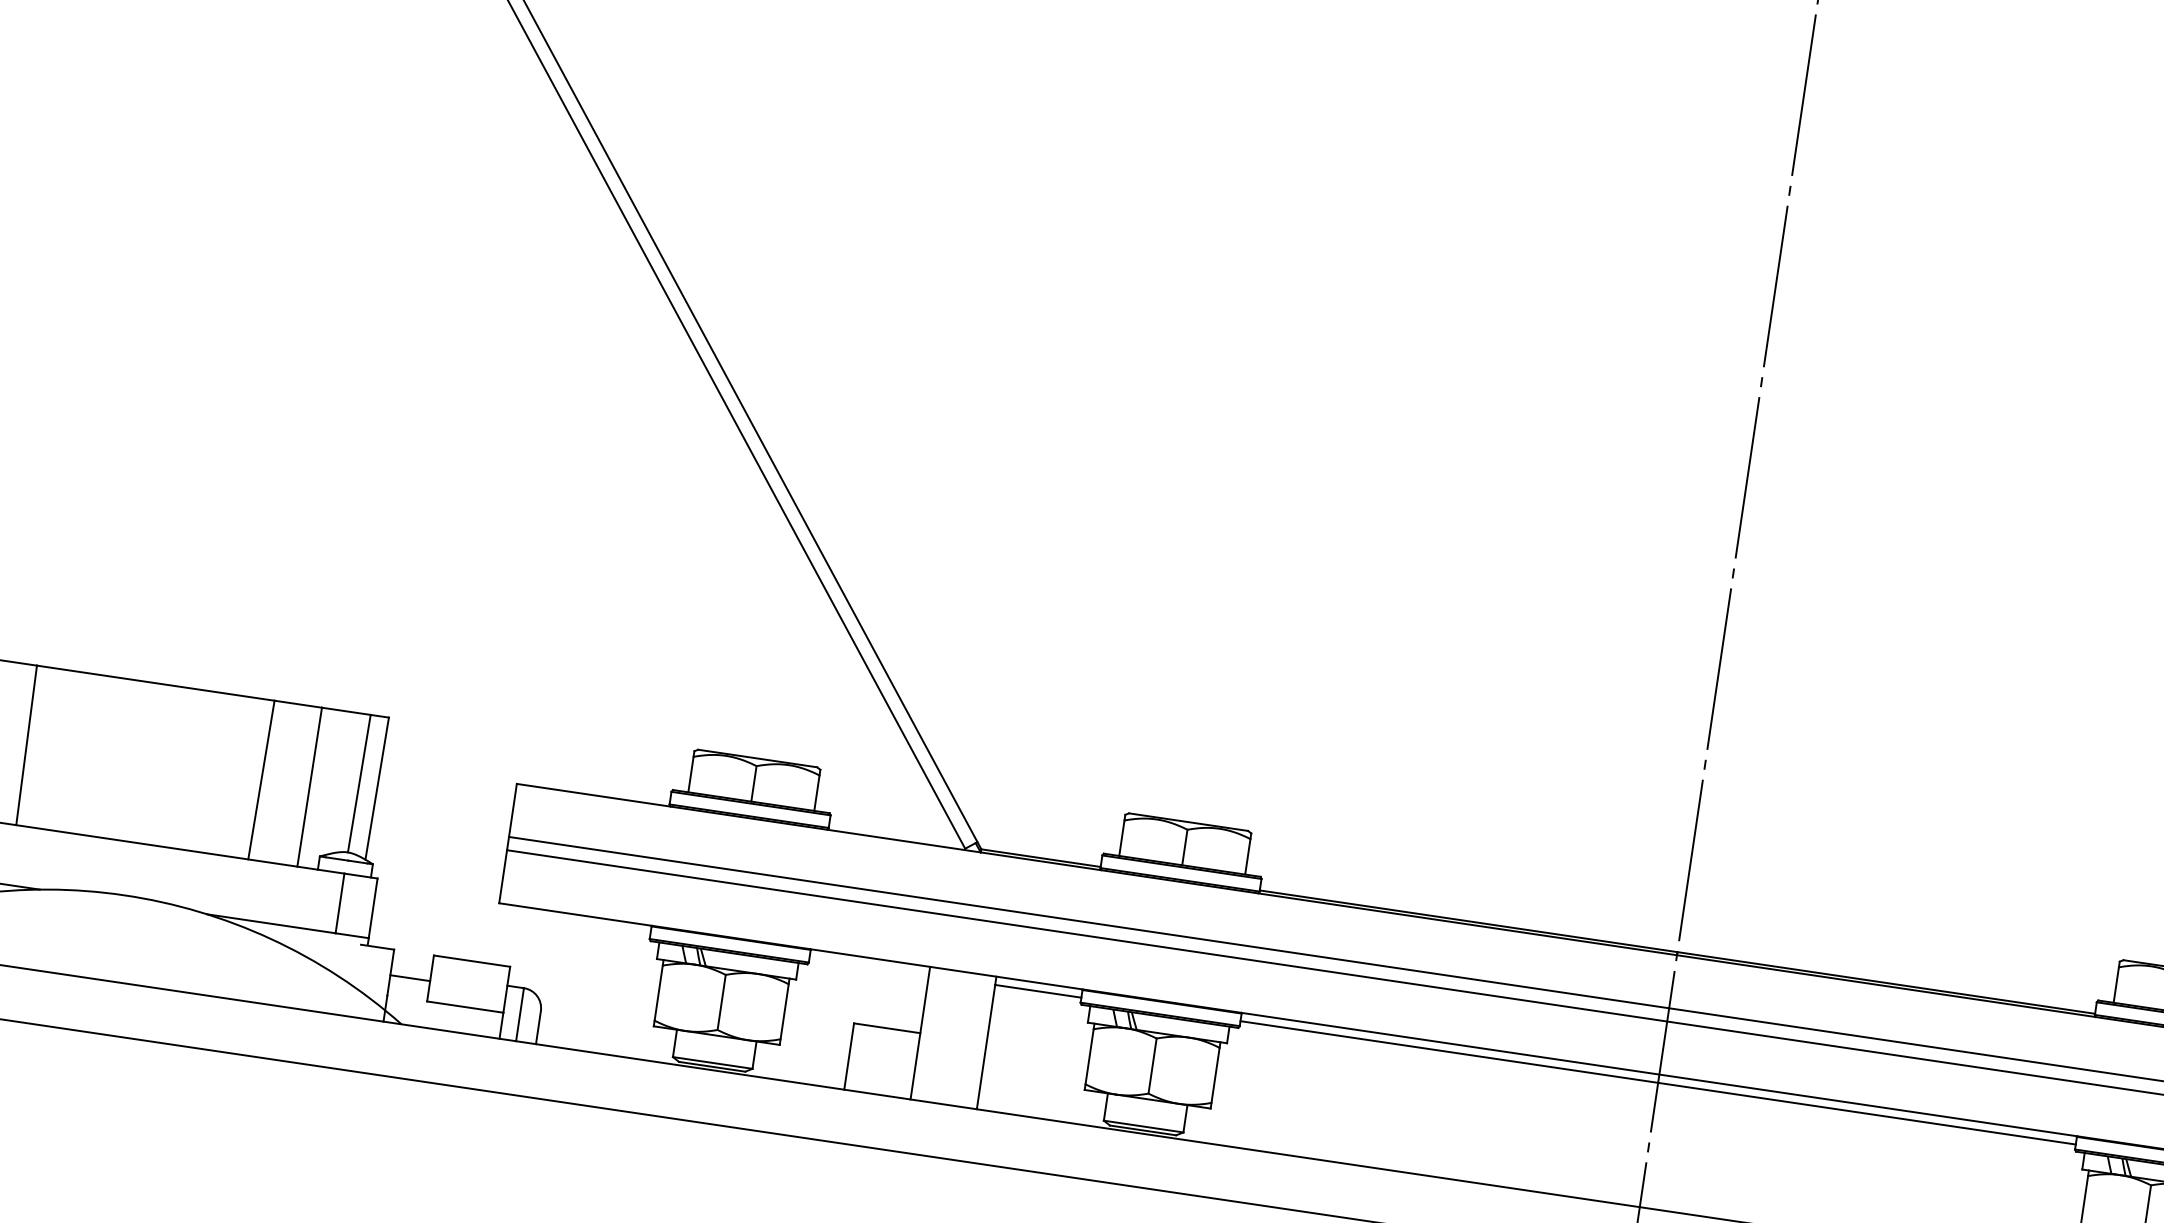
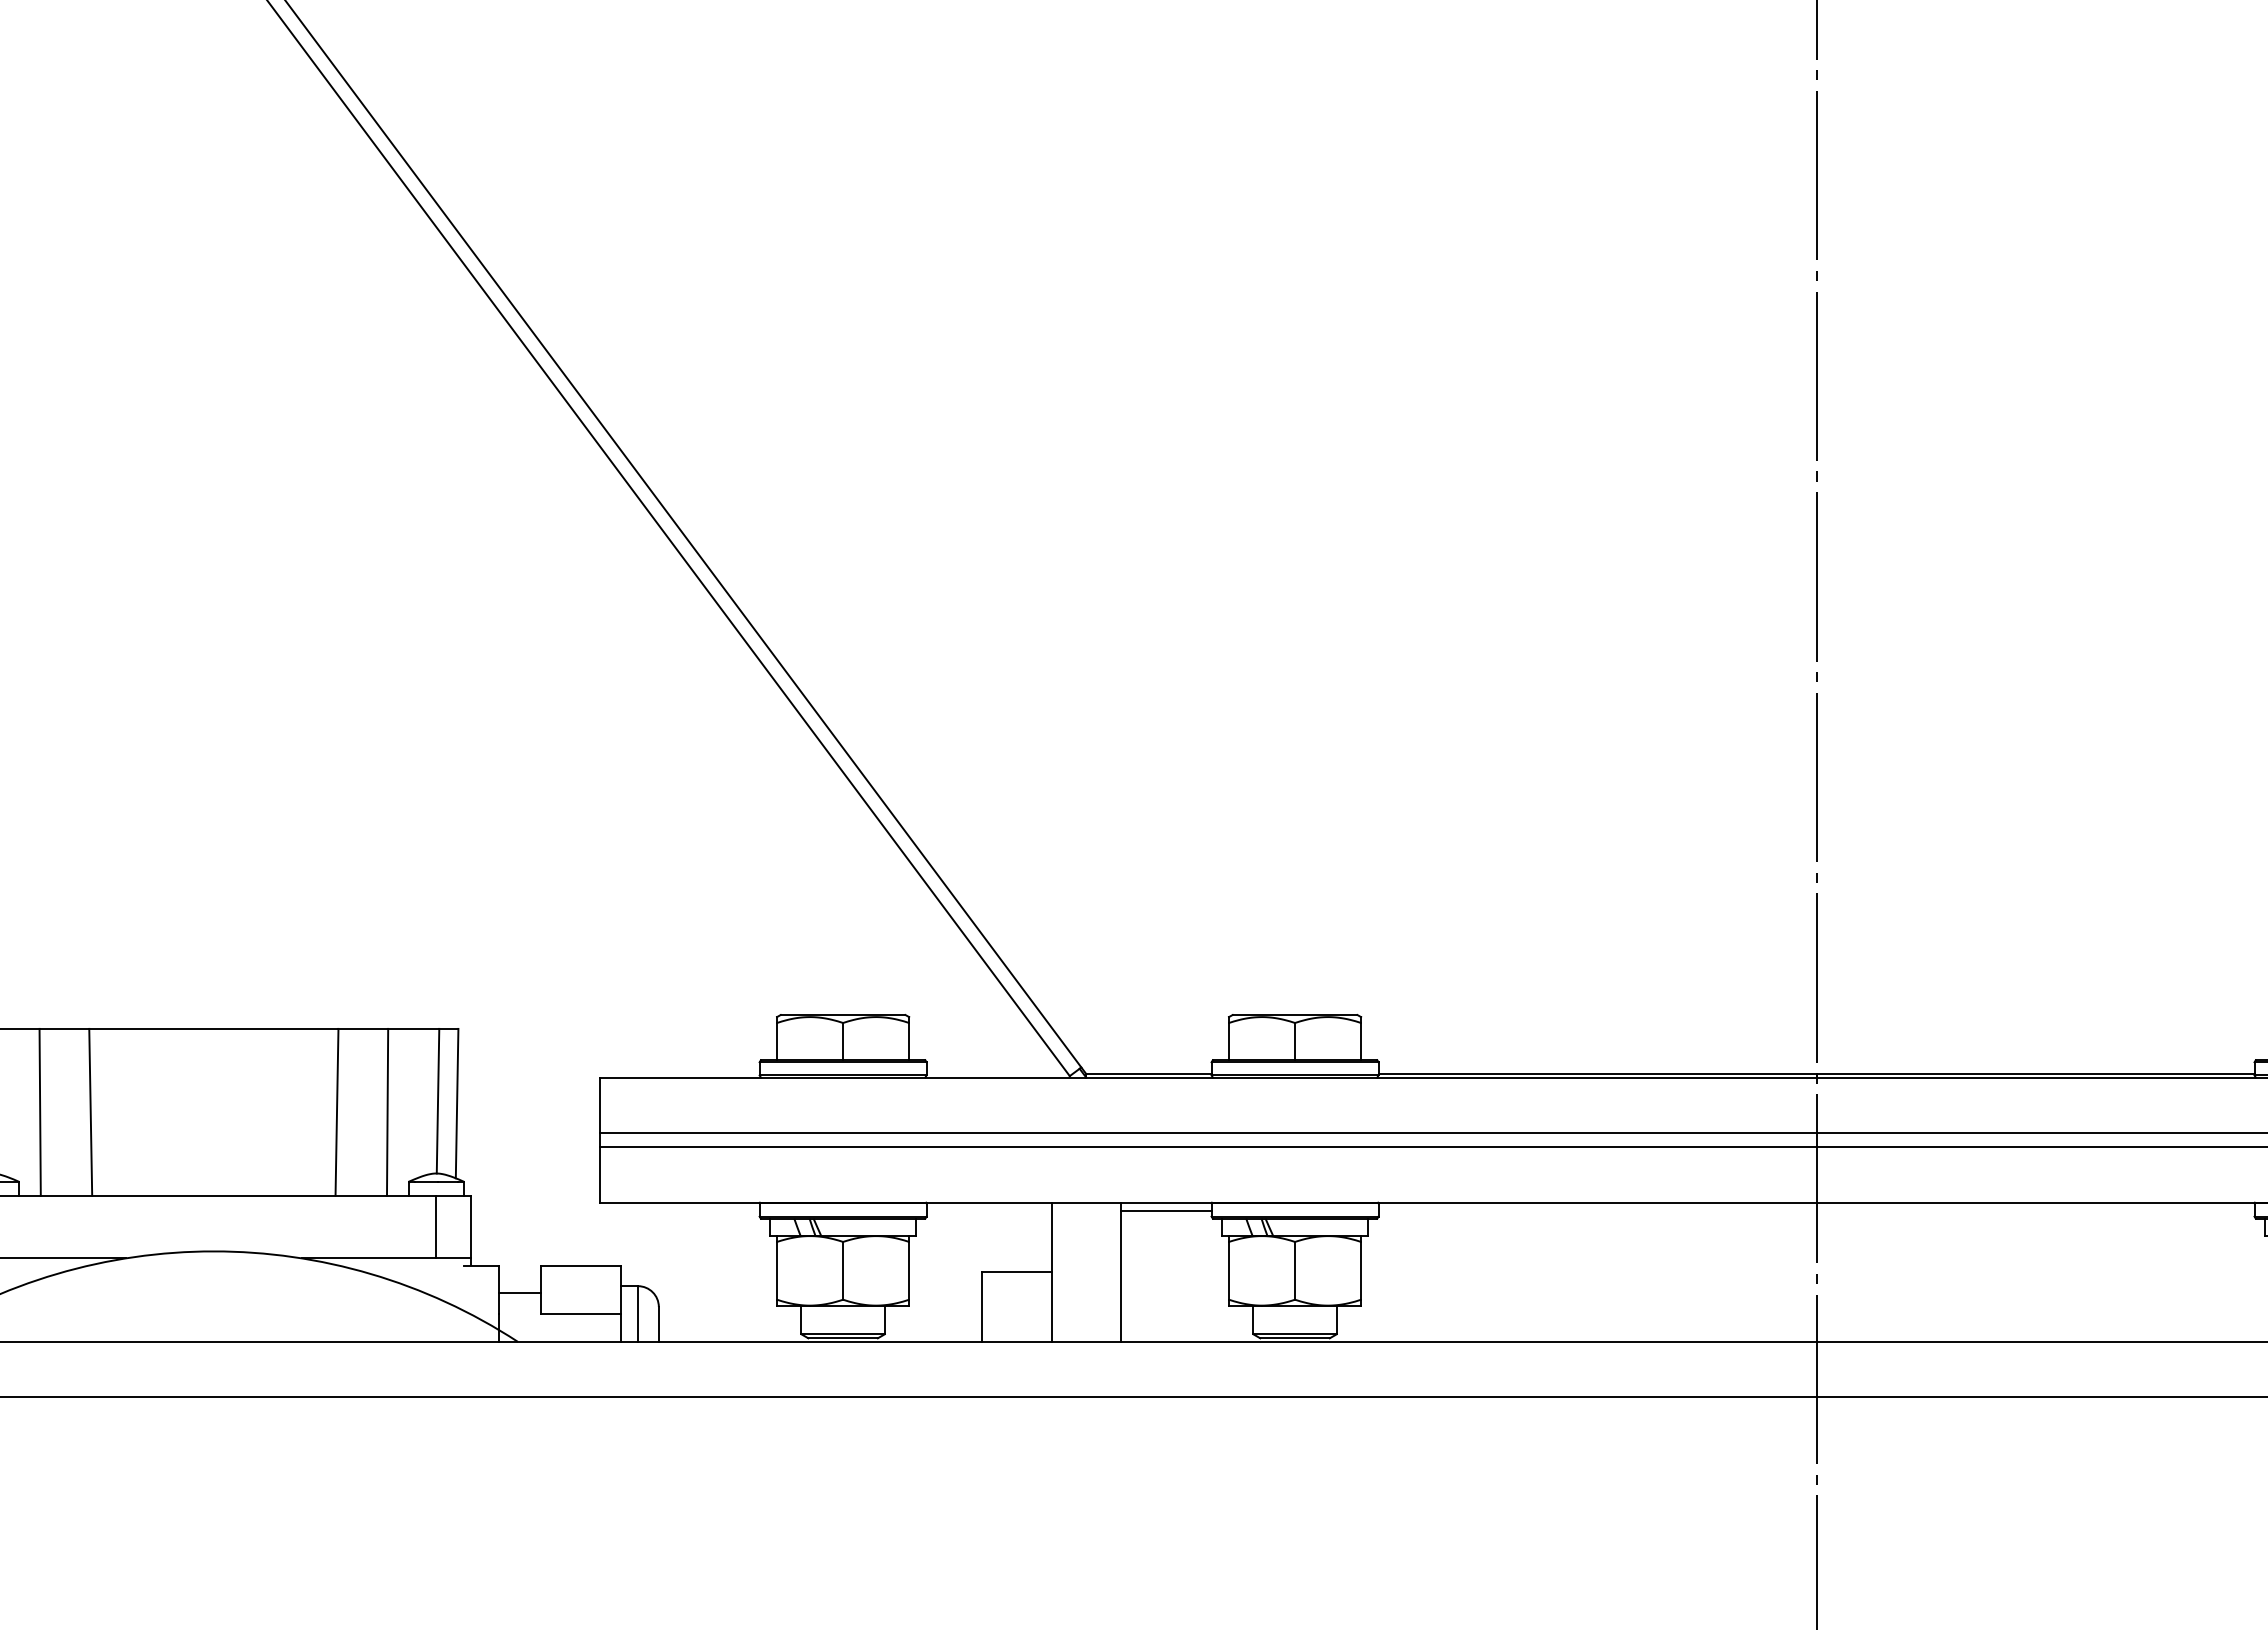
line: (1658, 1082) -> (1816, 1211), removed

